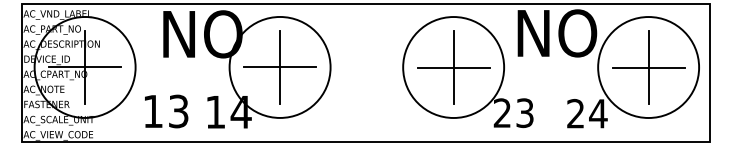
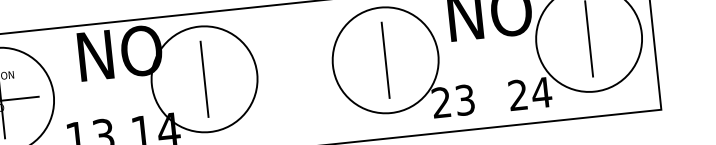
line: (280, 67) -> (204, 79), removed
line: (453, 67) -> (385, 60), removed
line: (648, 67) -> (588, 38), removed

